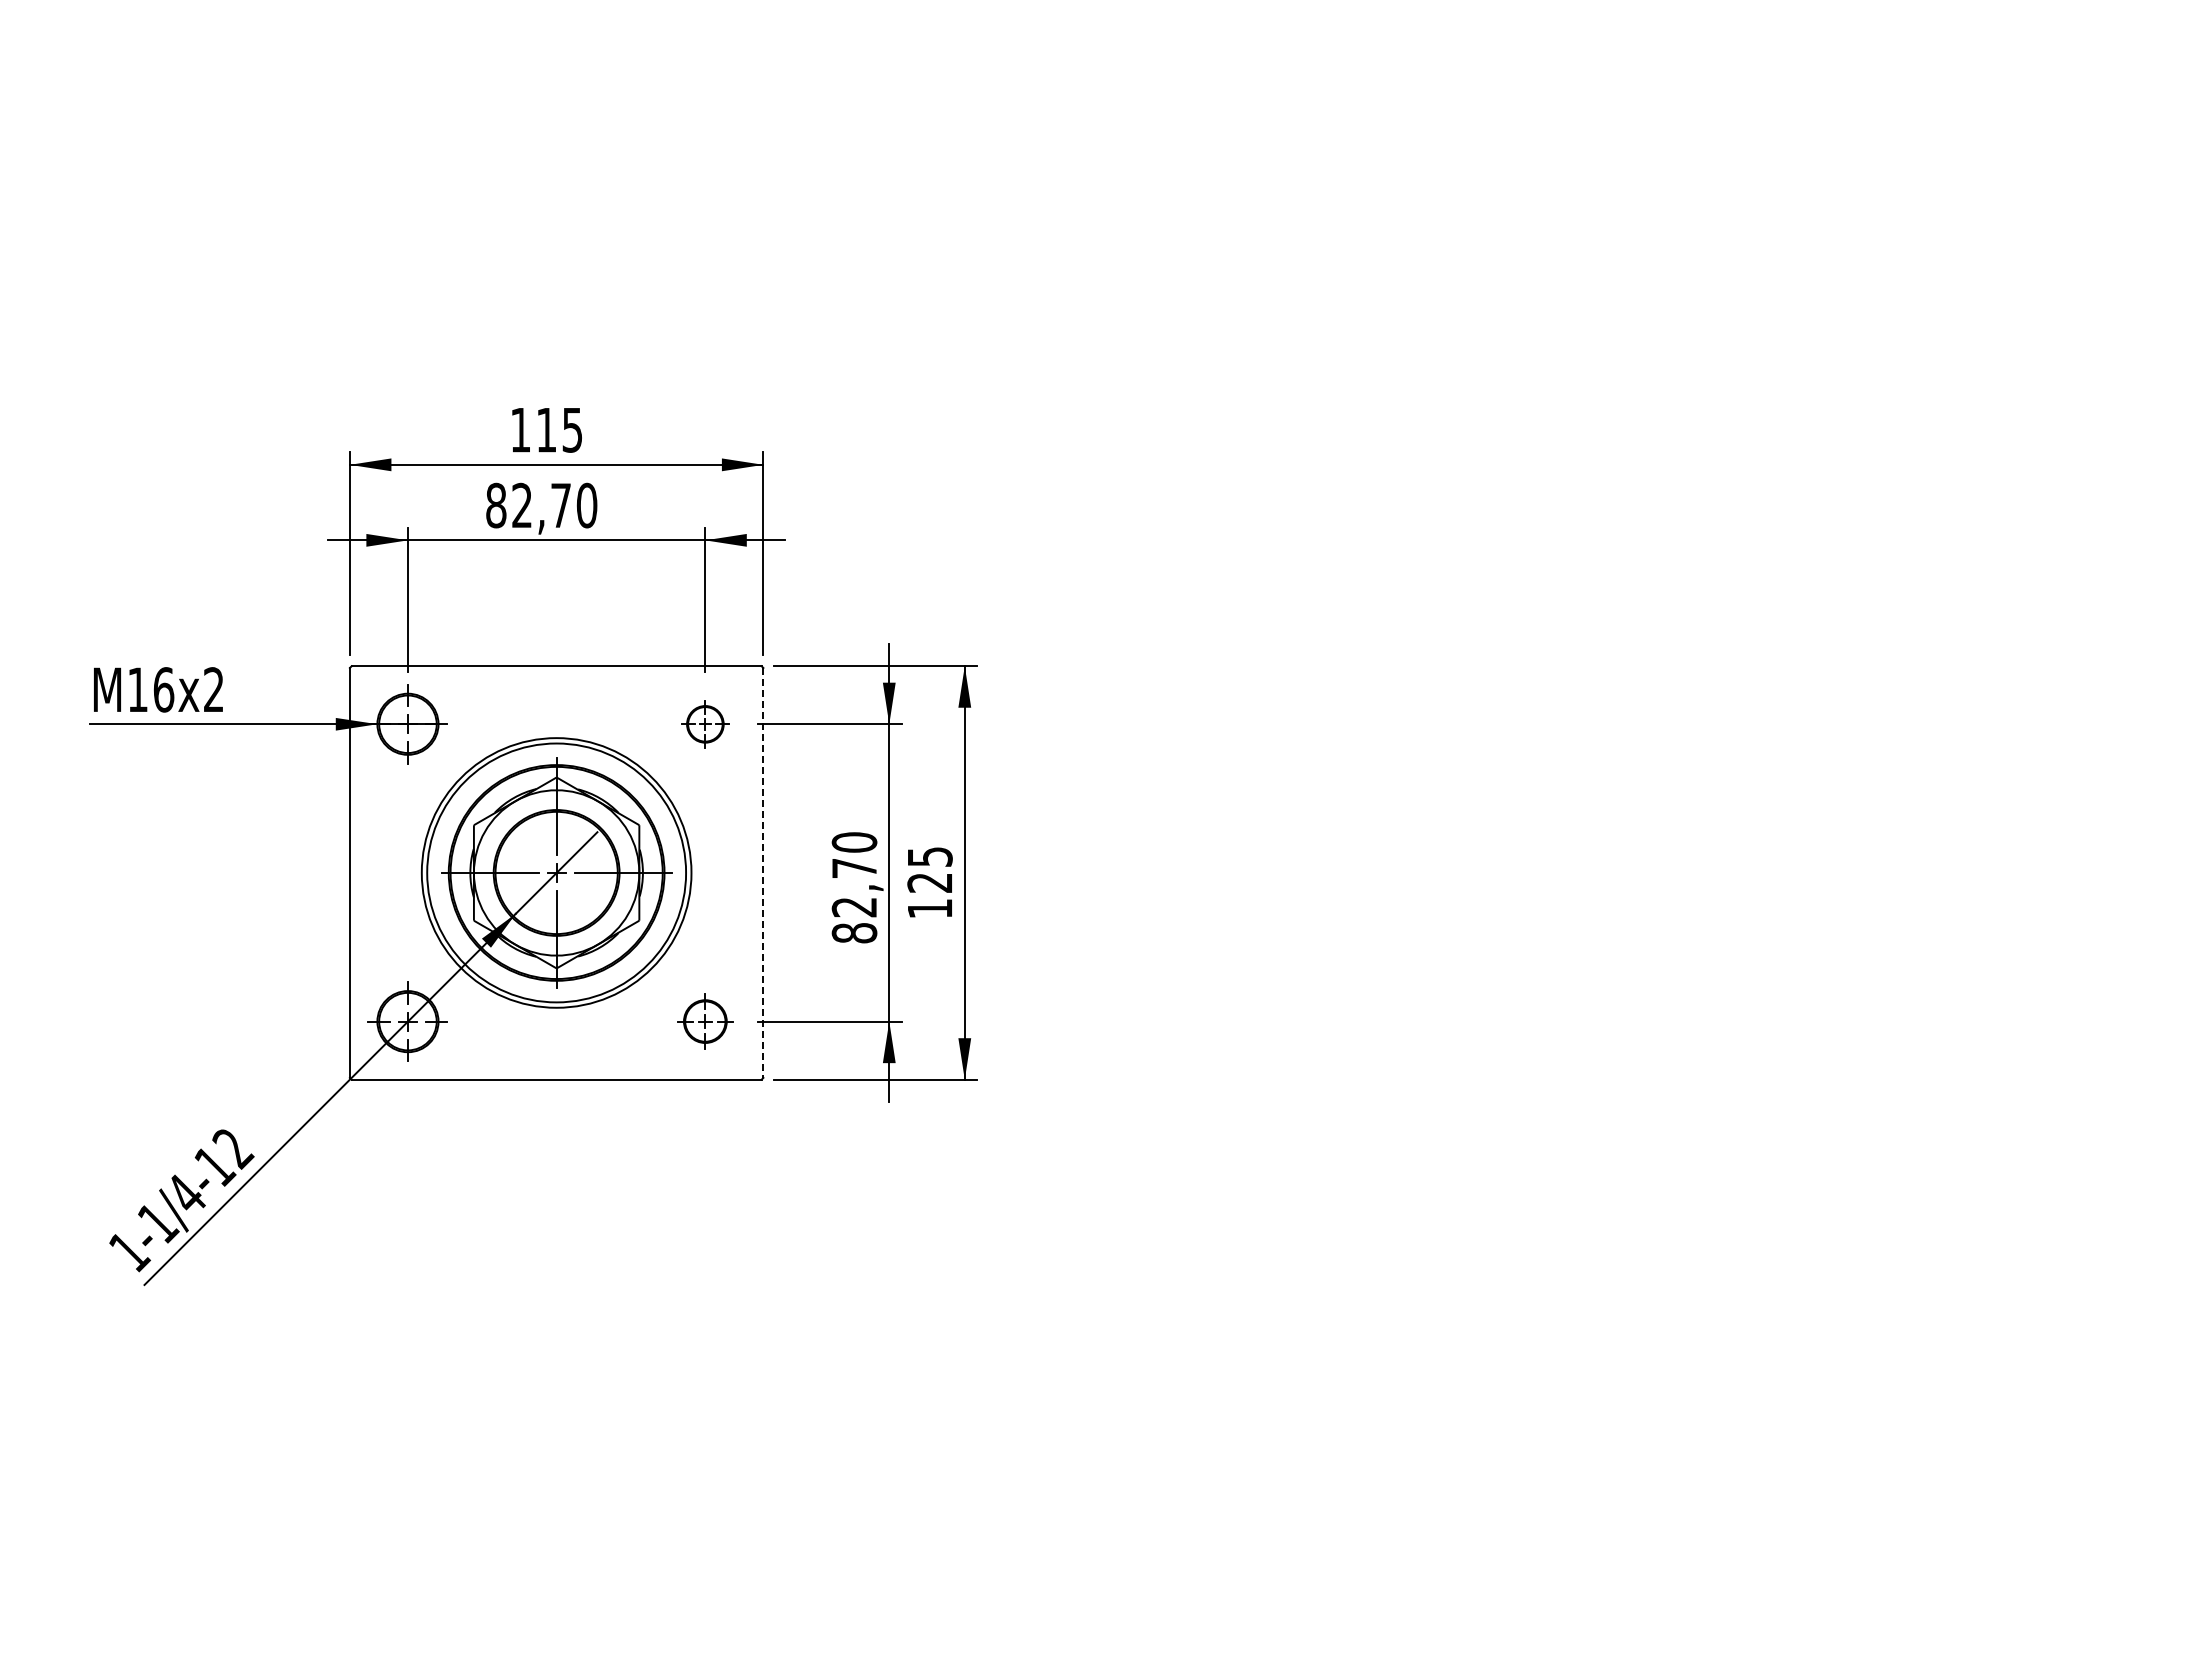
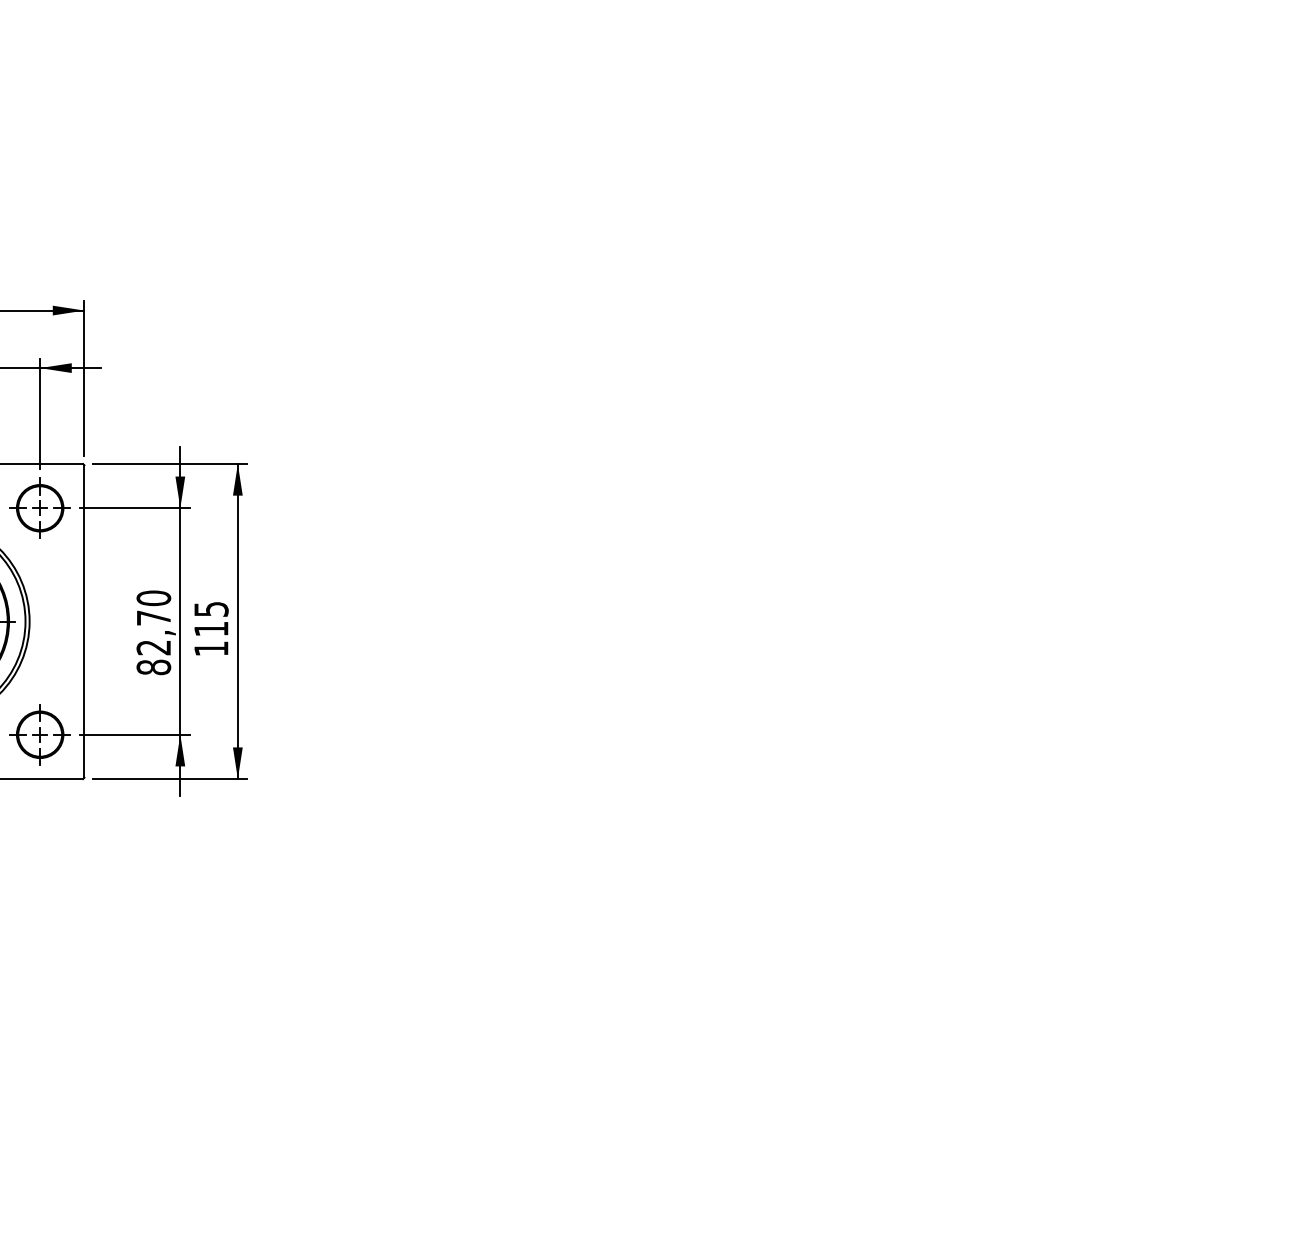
part: (705, 724) -> (40, 508), size x1.67
line: (763, 872) -> (84, 621), dashed -> solid
text: (929, 882) -> (210, 628), 125 -> 115
part: (705, 1021) -> (40, 734), size x1.43

